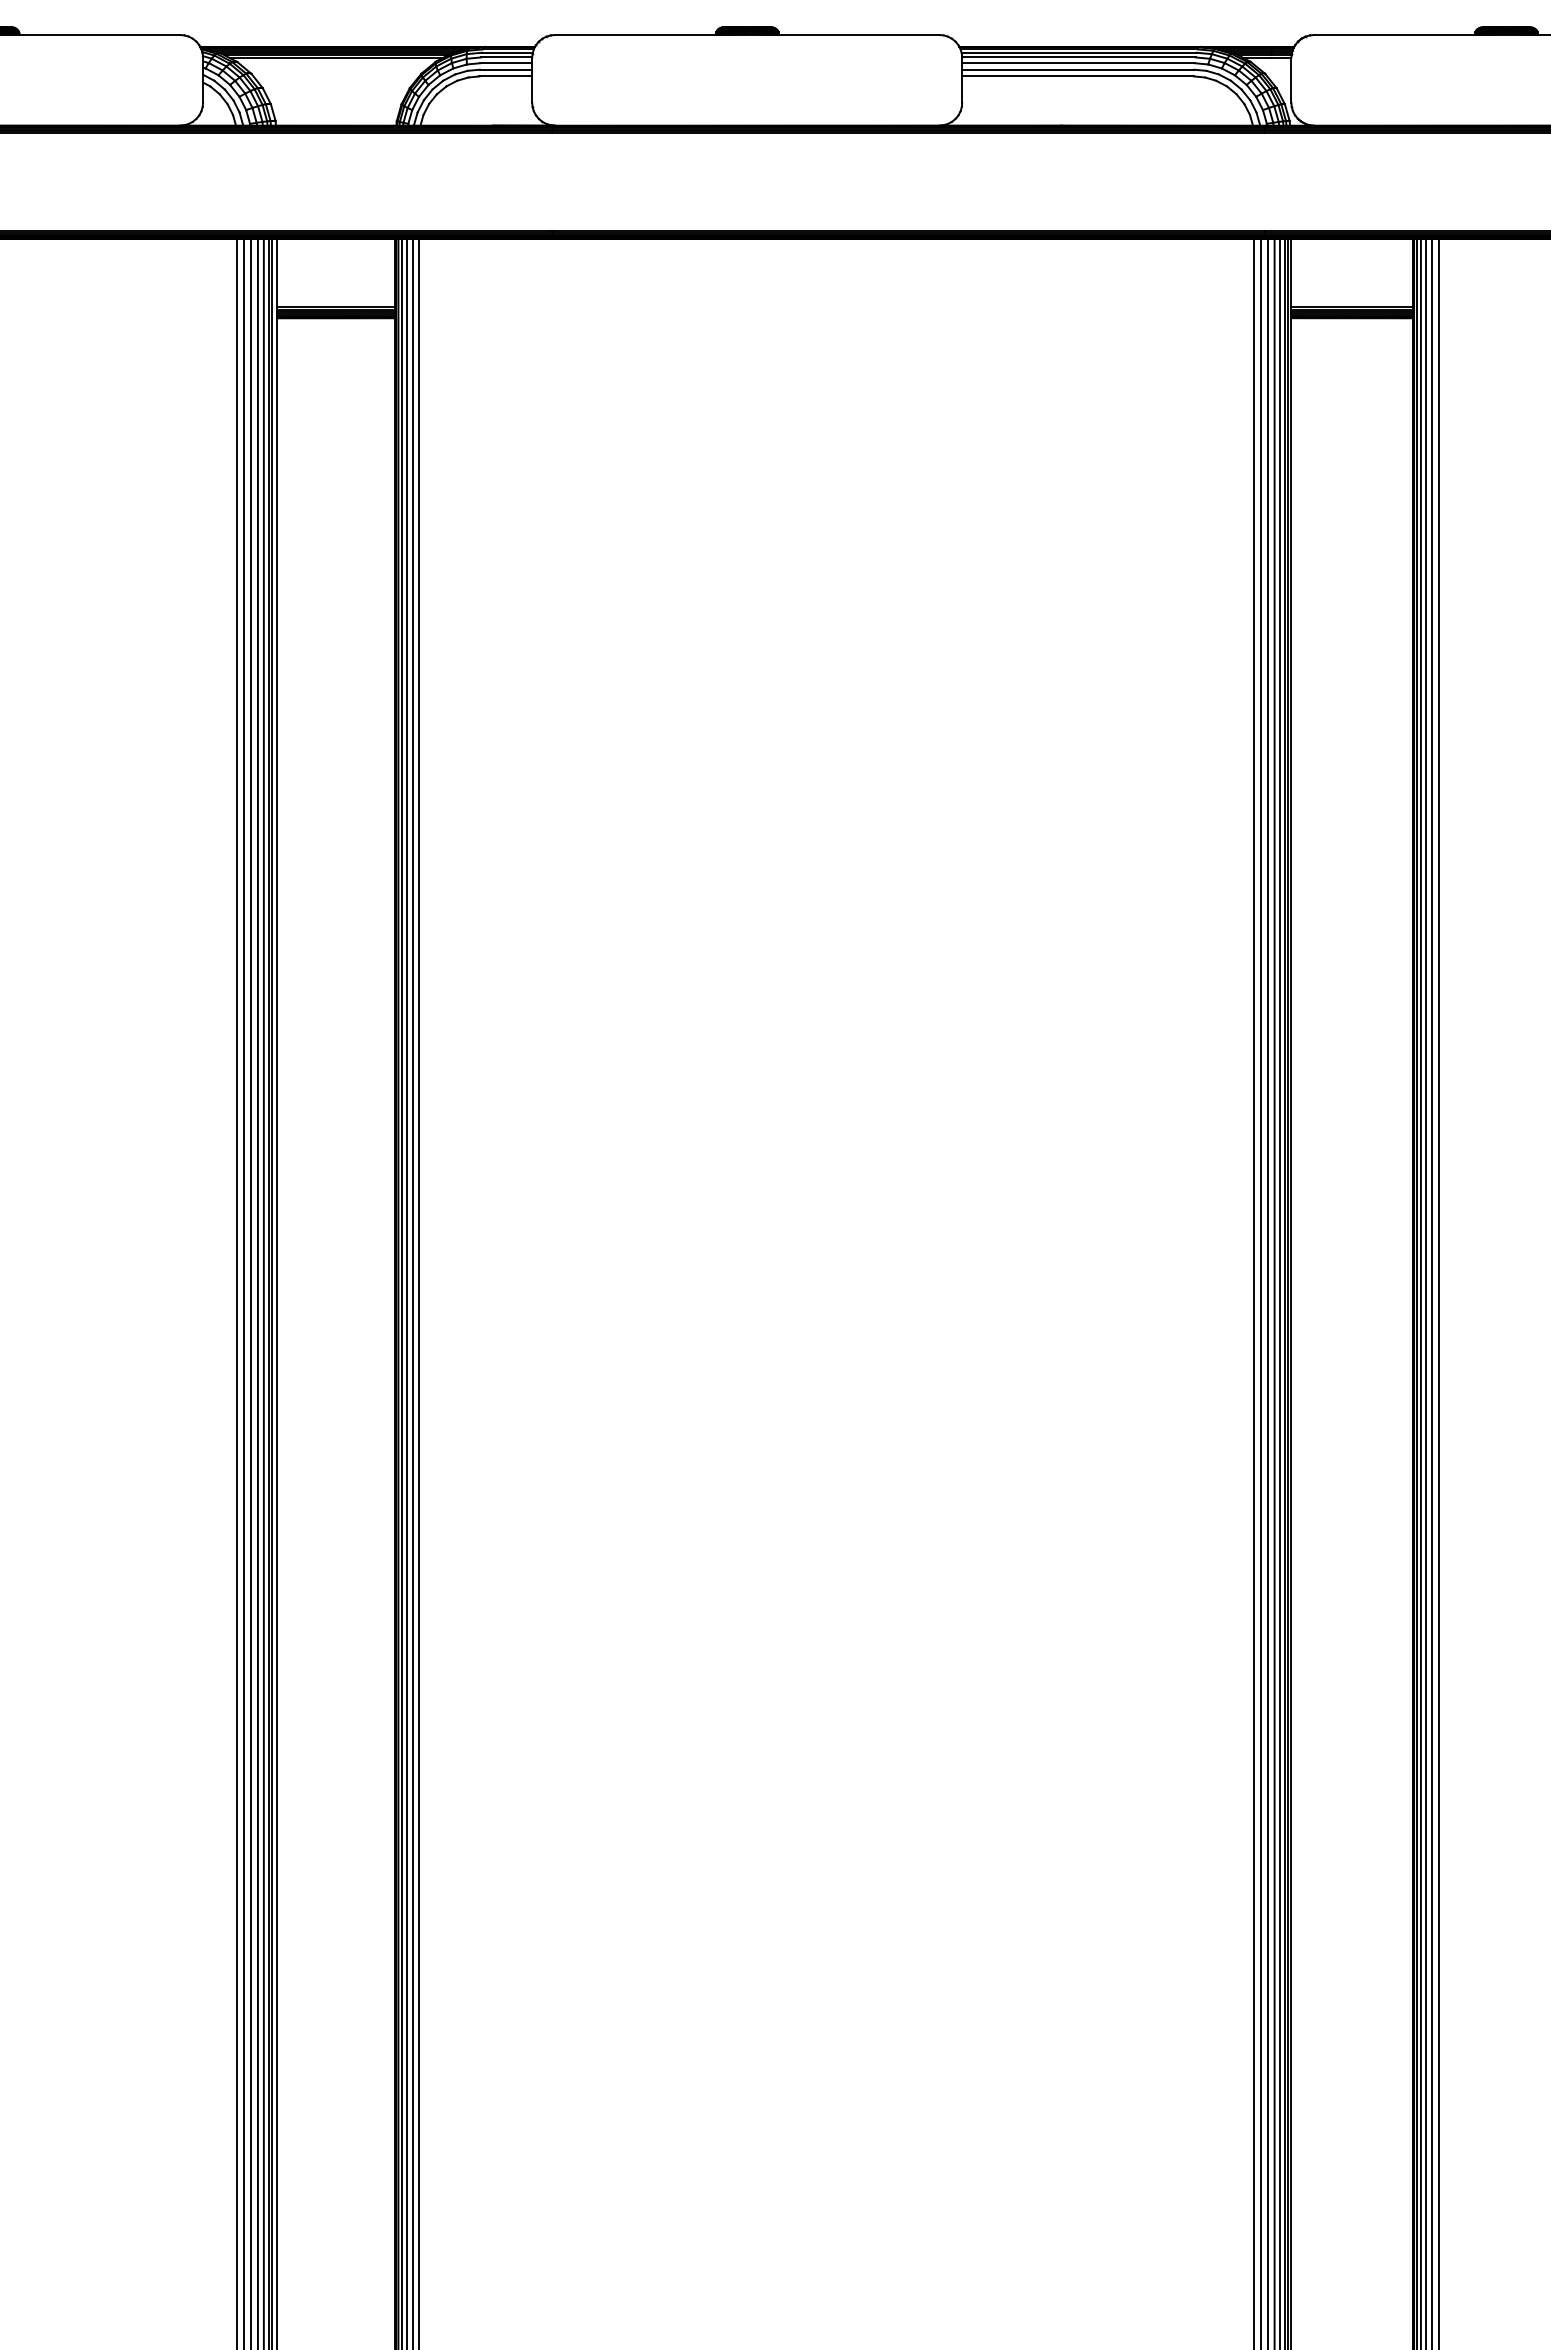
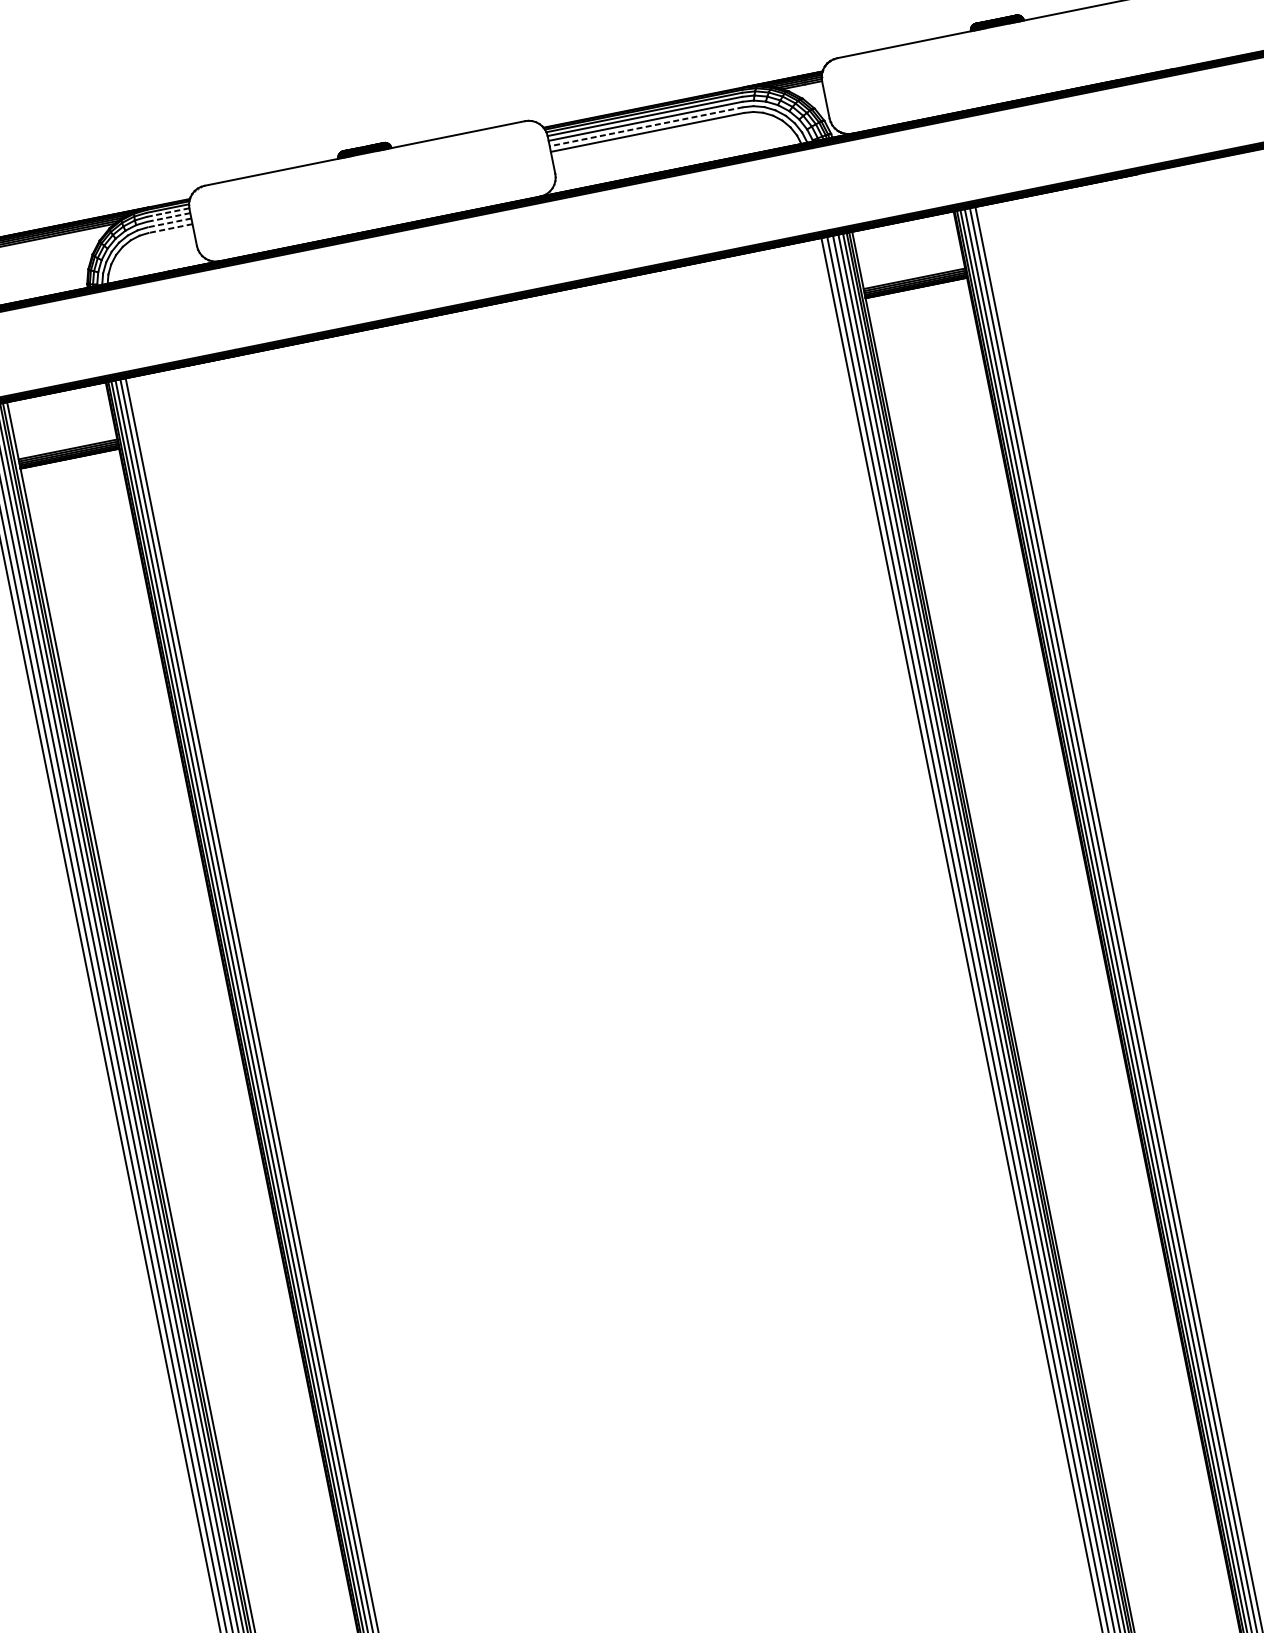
line: (506, 57) -> (167, 212), solid -> dashed
line: (506, 63) -> (168, 217), solid -> dashed
line: (505, 69) -> (169, 222), solid -> dashed
line: (1077, 69) -> (645, 126), solid -> dashed
line: (505, 76) -> (170, 228), solid -> dashed

